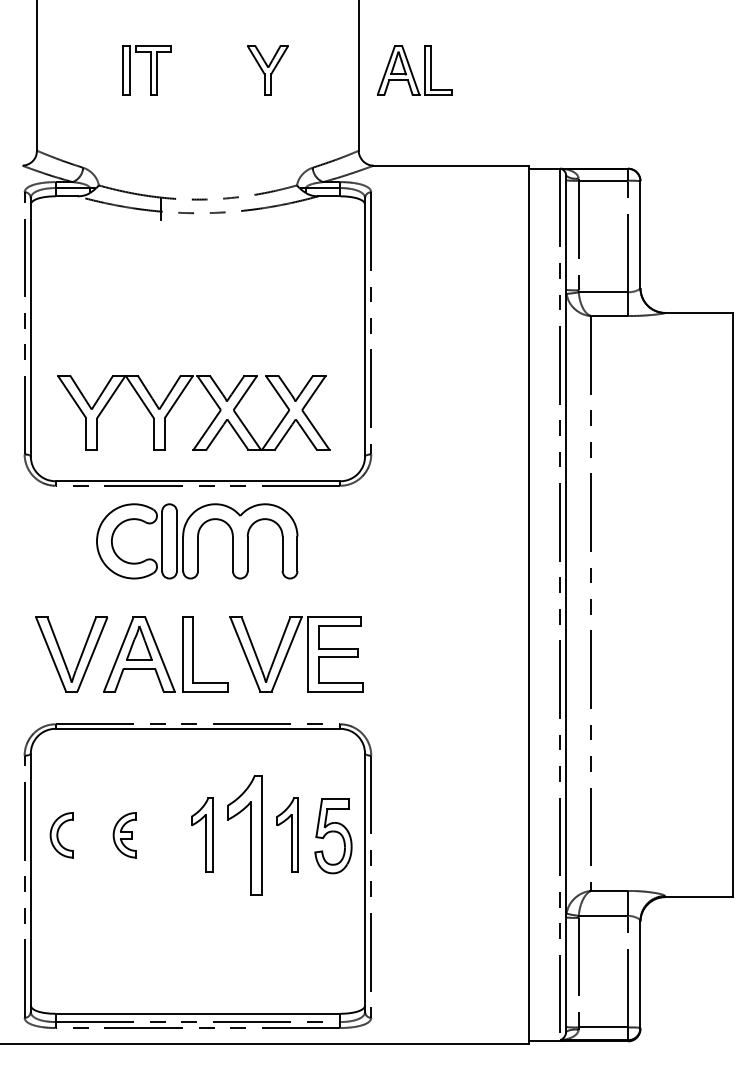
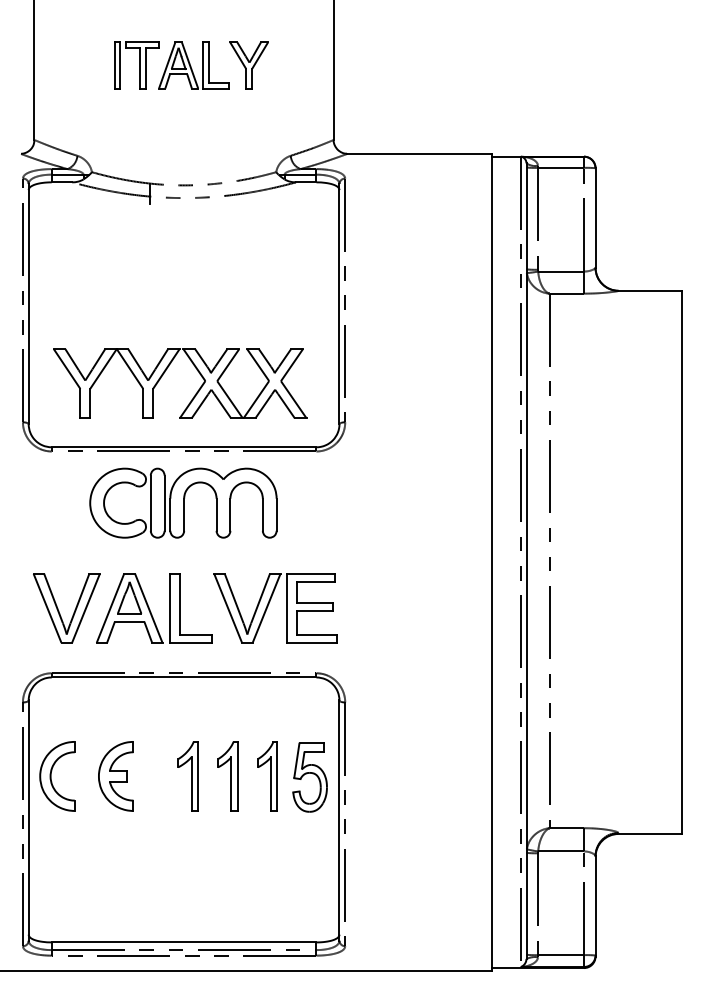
part: (414, 70) -> (193, 65), moved
part: (61, 835) -> (57, 776), size x1.67
part: (124, 835) -> (115, 776), size x1.67
part: (244, 835) -> (227, 776), size x0.62

